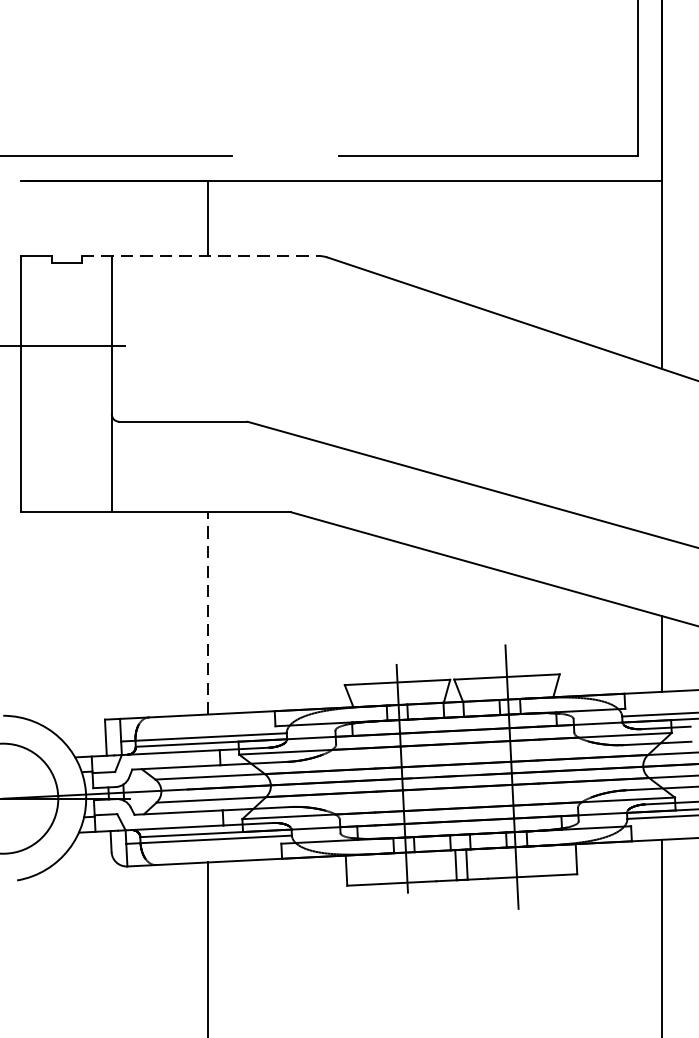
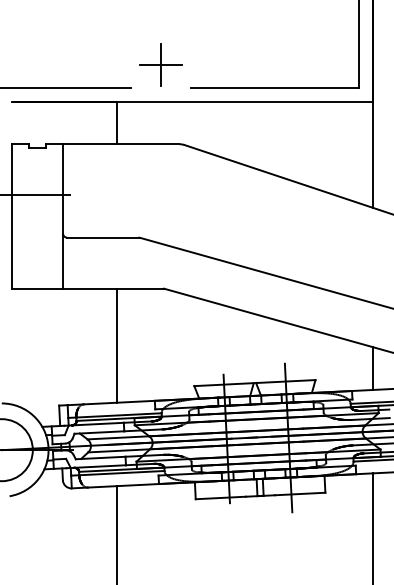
part: (284, 114) -> (160, 64), added
line: (199, 256) -> (112, 144), dashed -> solid
line: (208, 613) -> (117, 345), dashed -> solid

